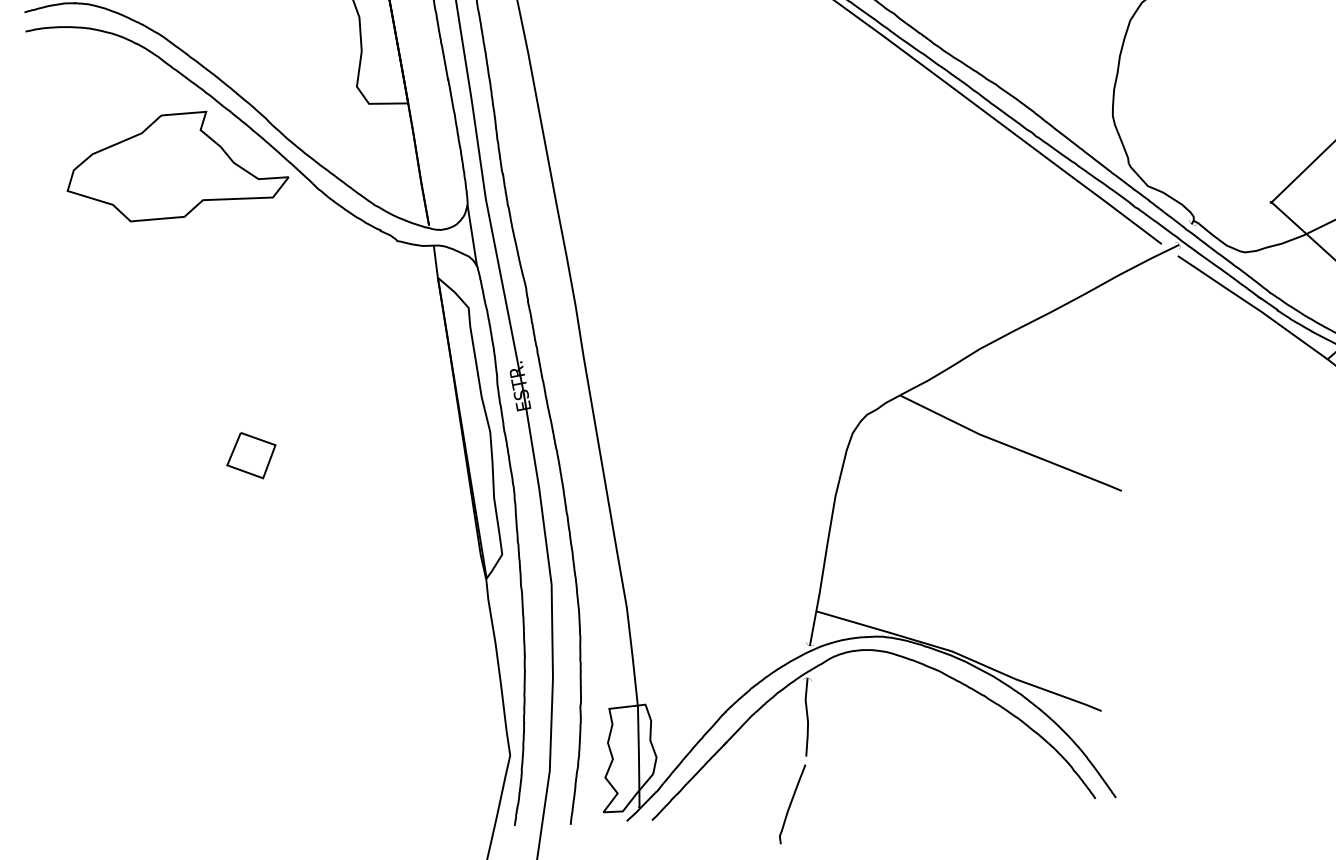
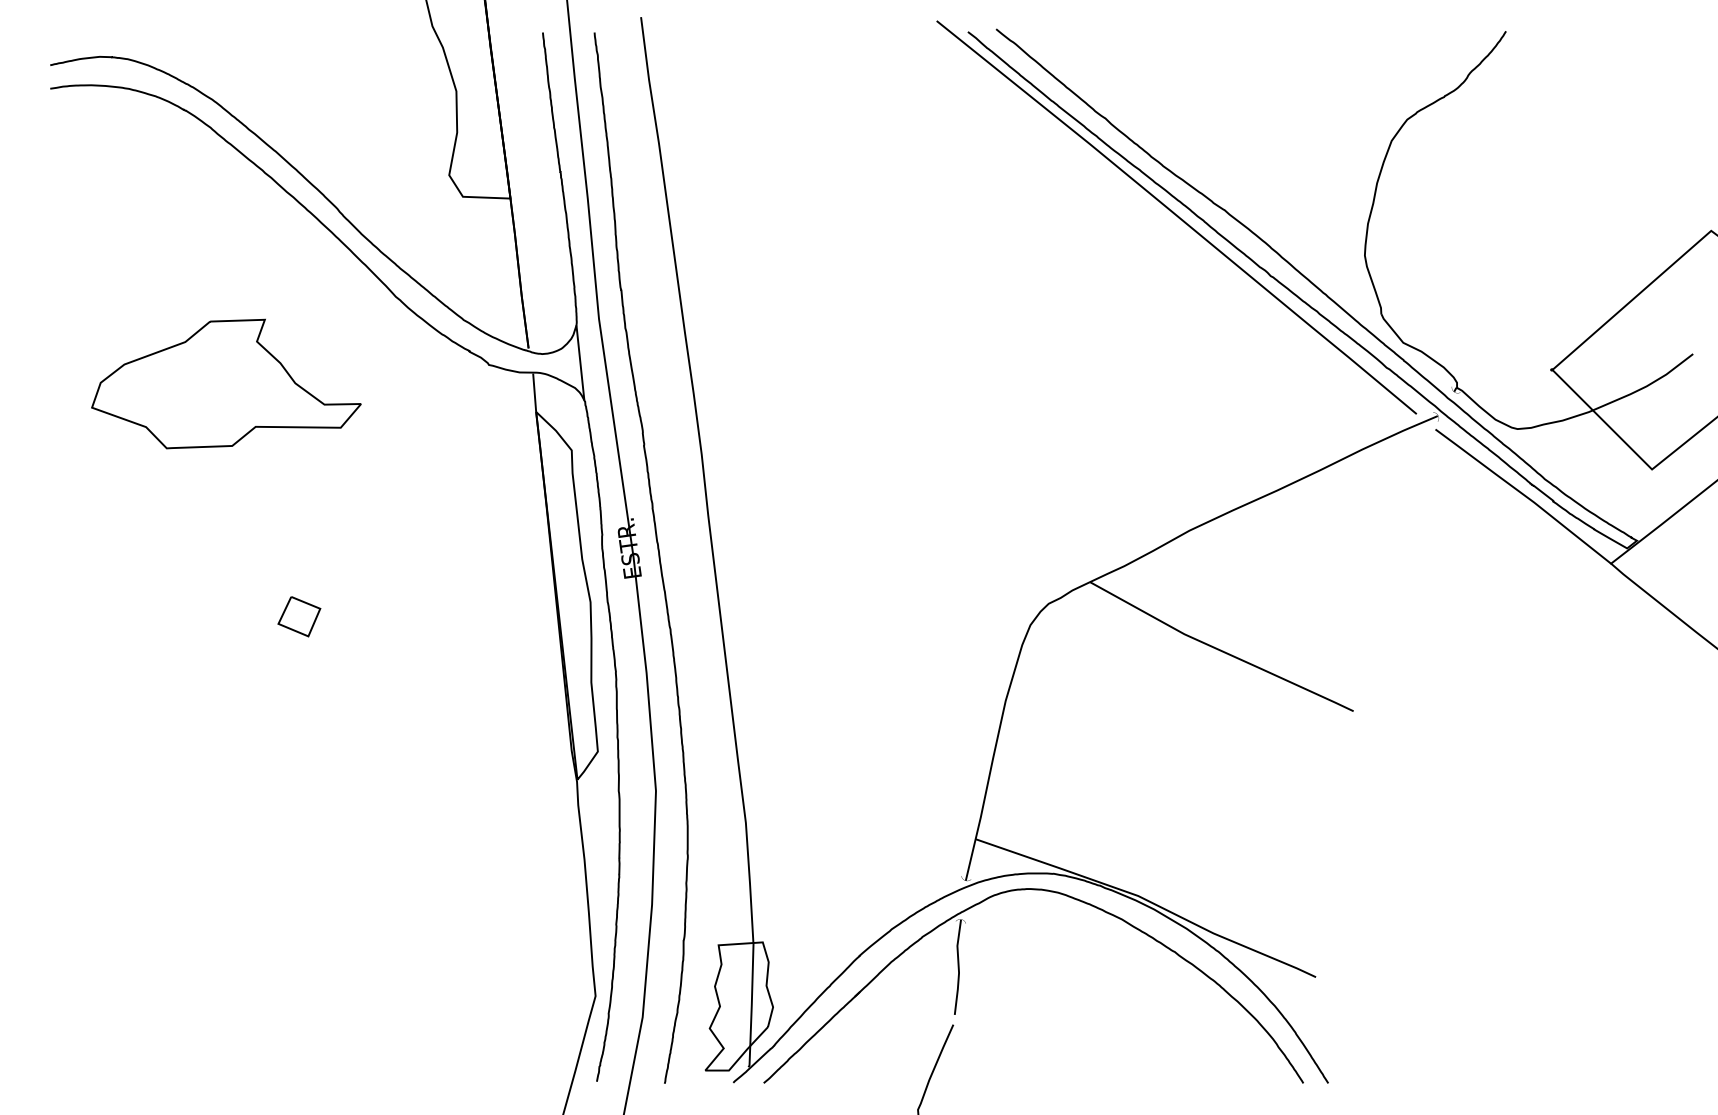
part: (177, 165) -> (226, 383), moved
part: (251, 455) -> (299, 616), size x0.7

